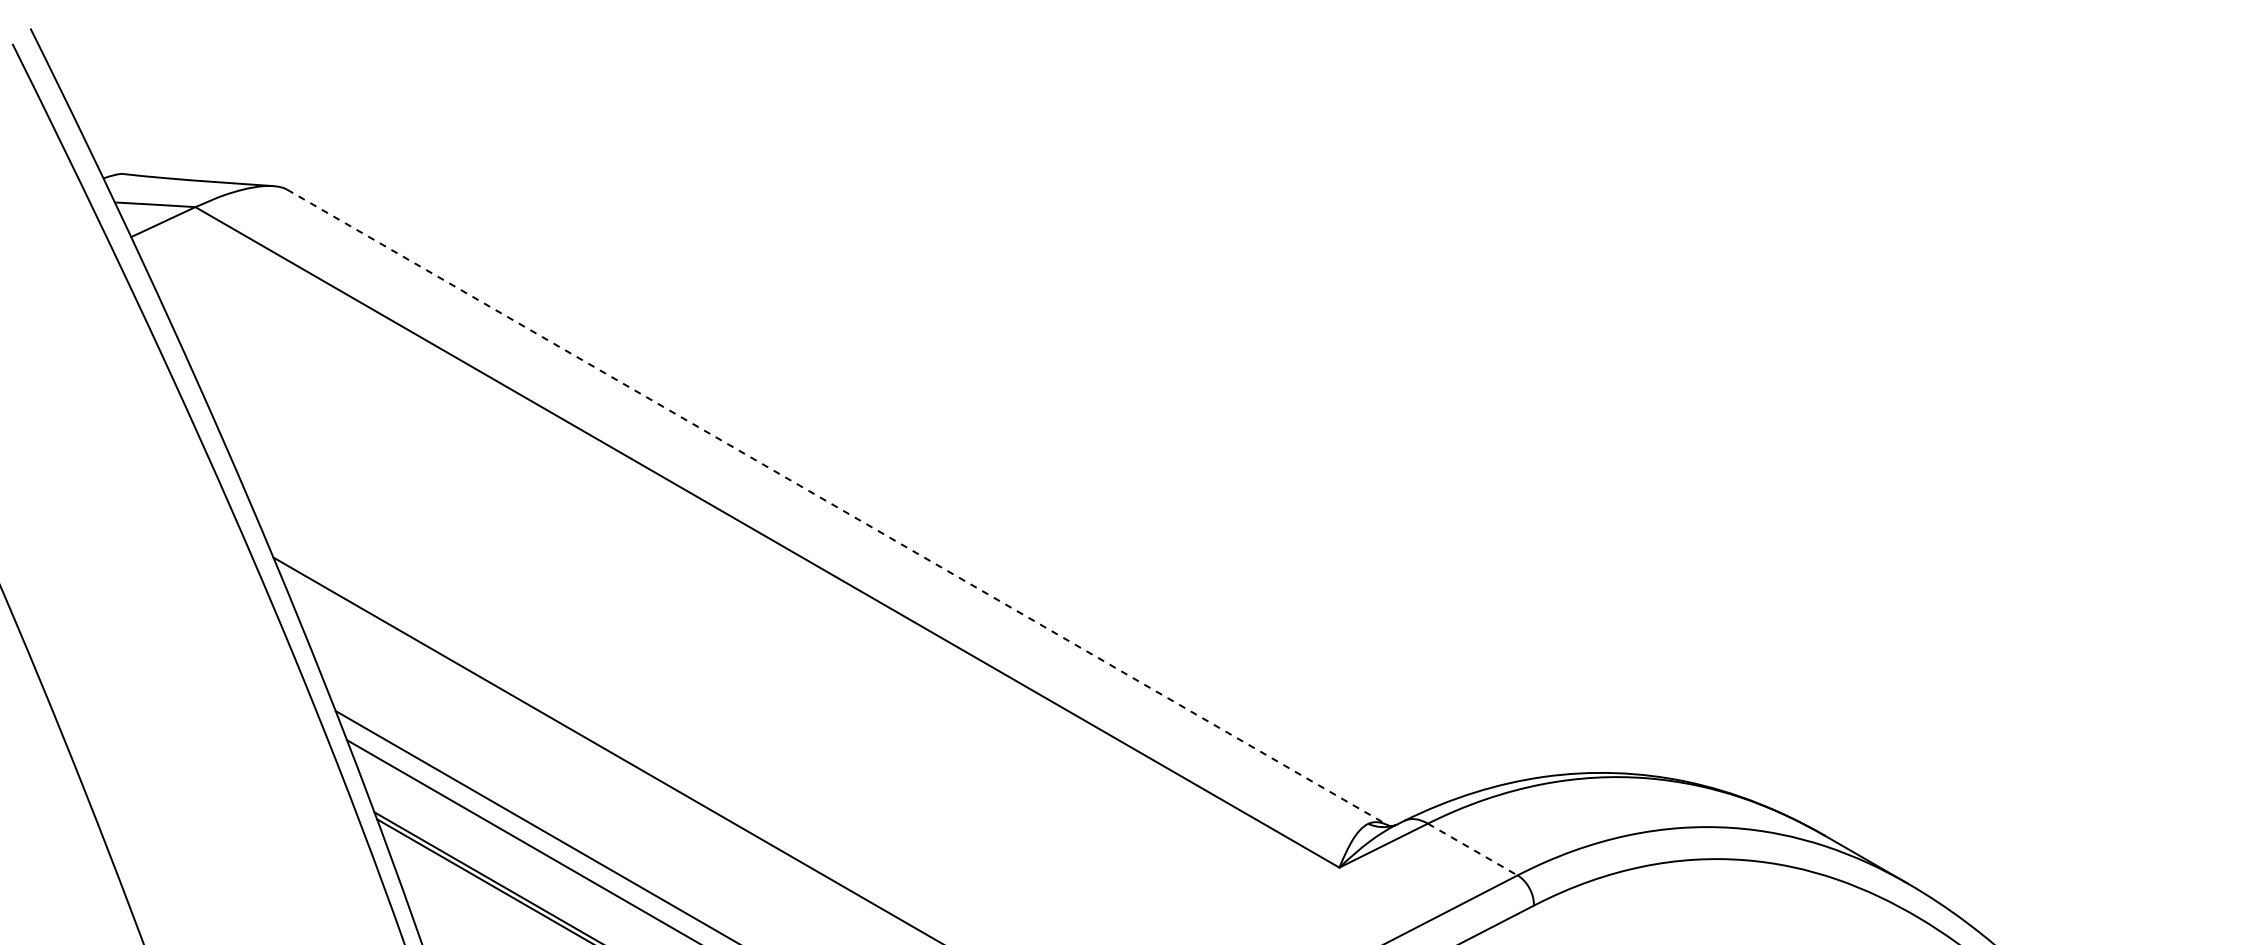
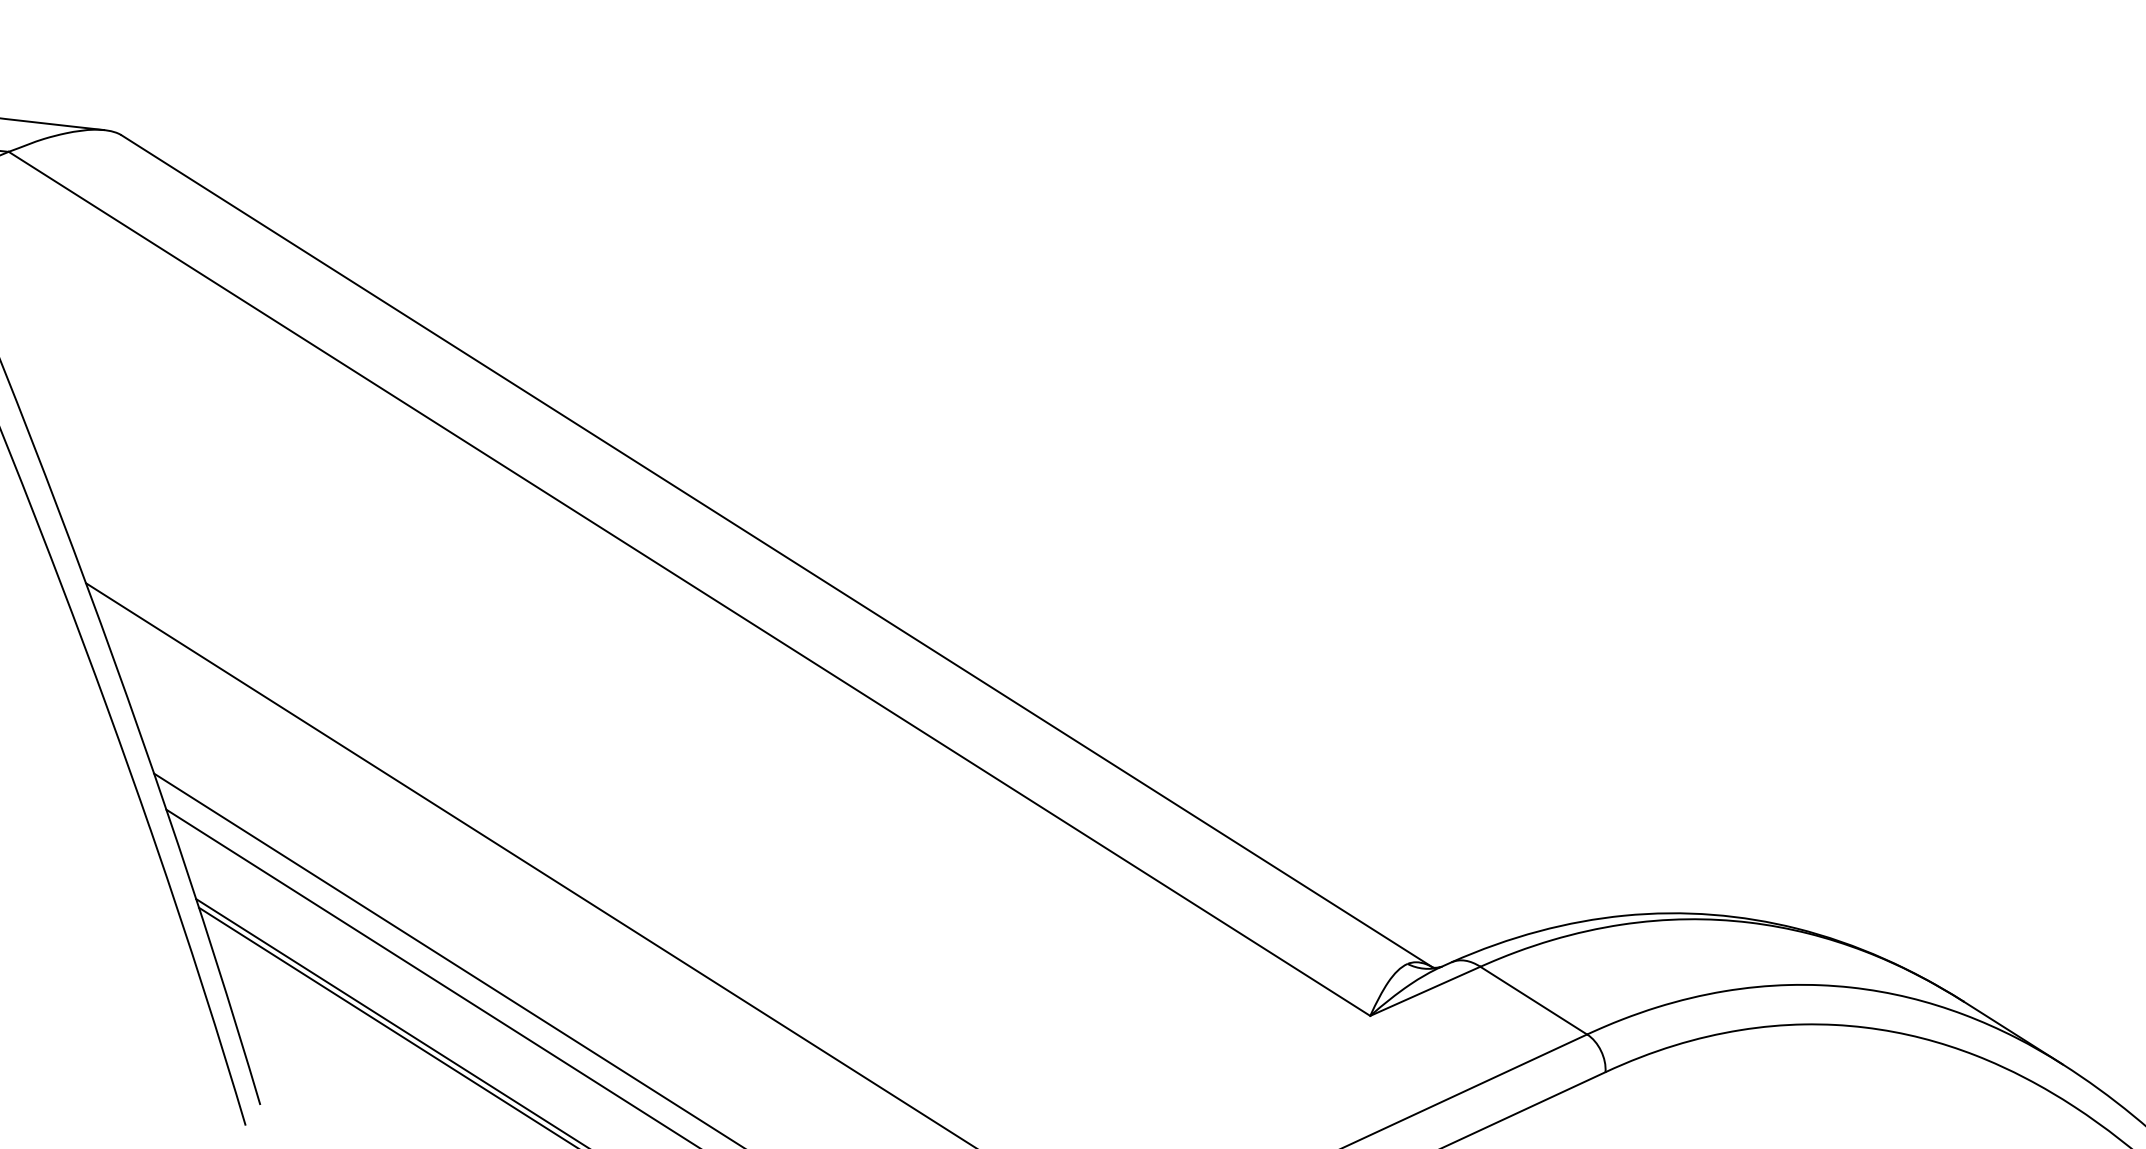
line: (838, 508) -> (777, 552), dashed -> solid
line: (1472, 849) -> (1533, 1000), dashed -> solid

